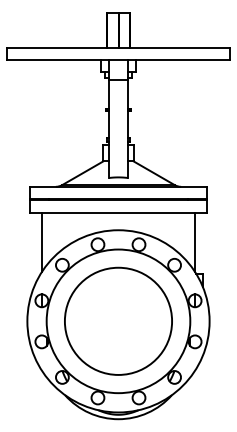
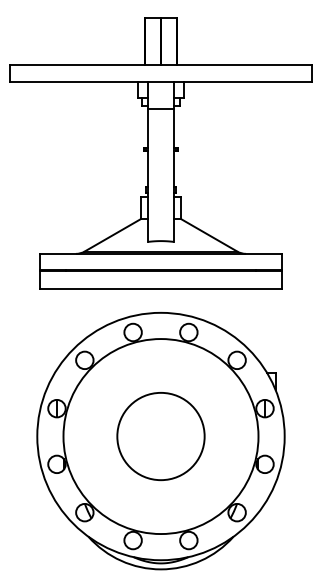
line: (42, 241) -> (57, 328), removed
line: (194, 241) -> (264, 328), removed
circle: (118, 321) -> (160, 436), size x0.6

